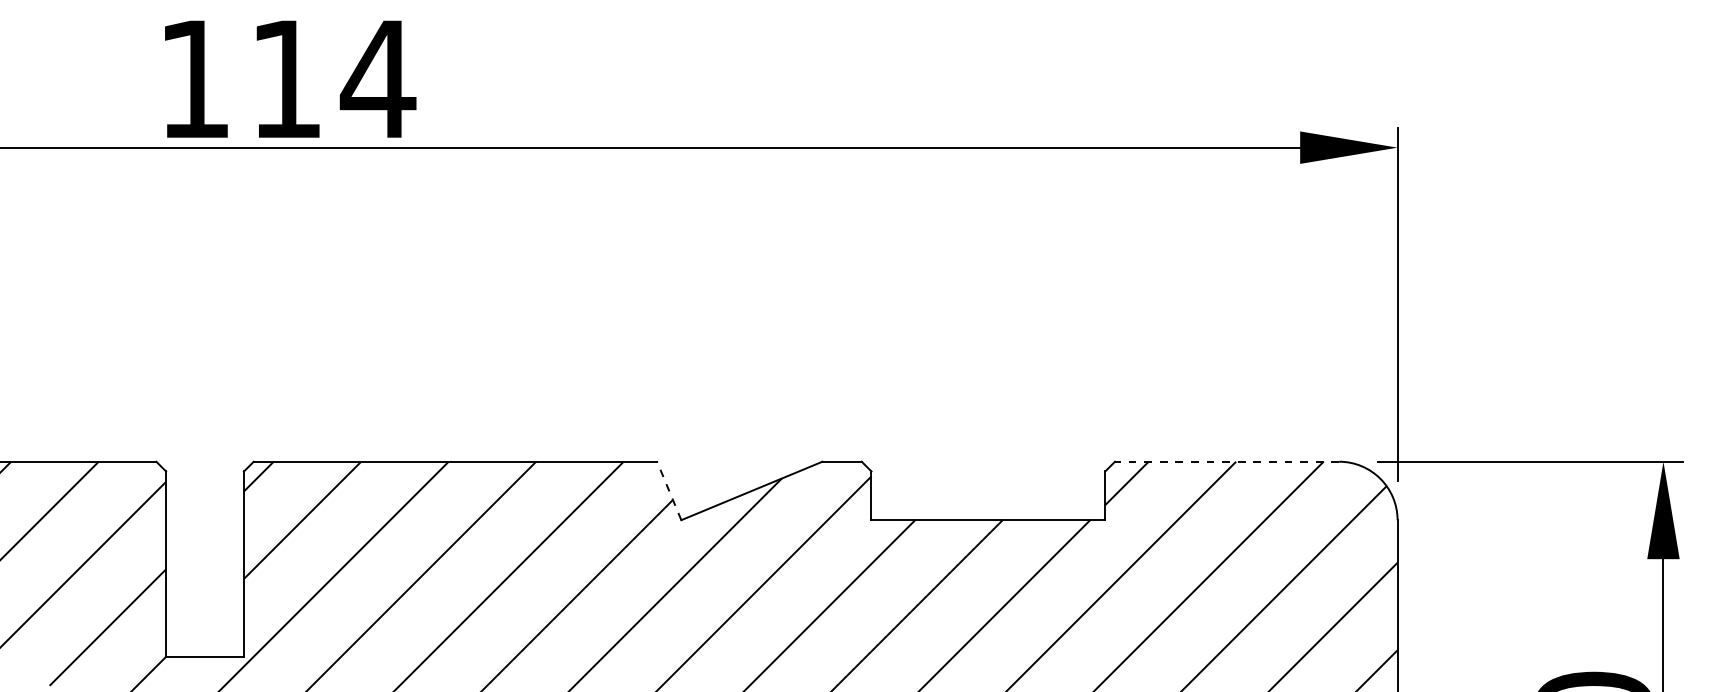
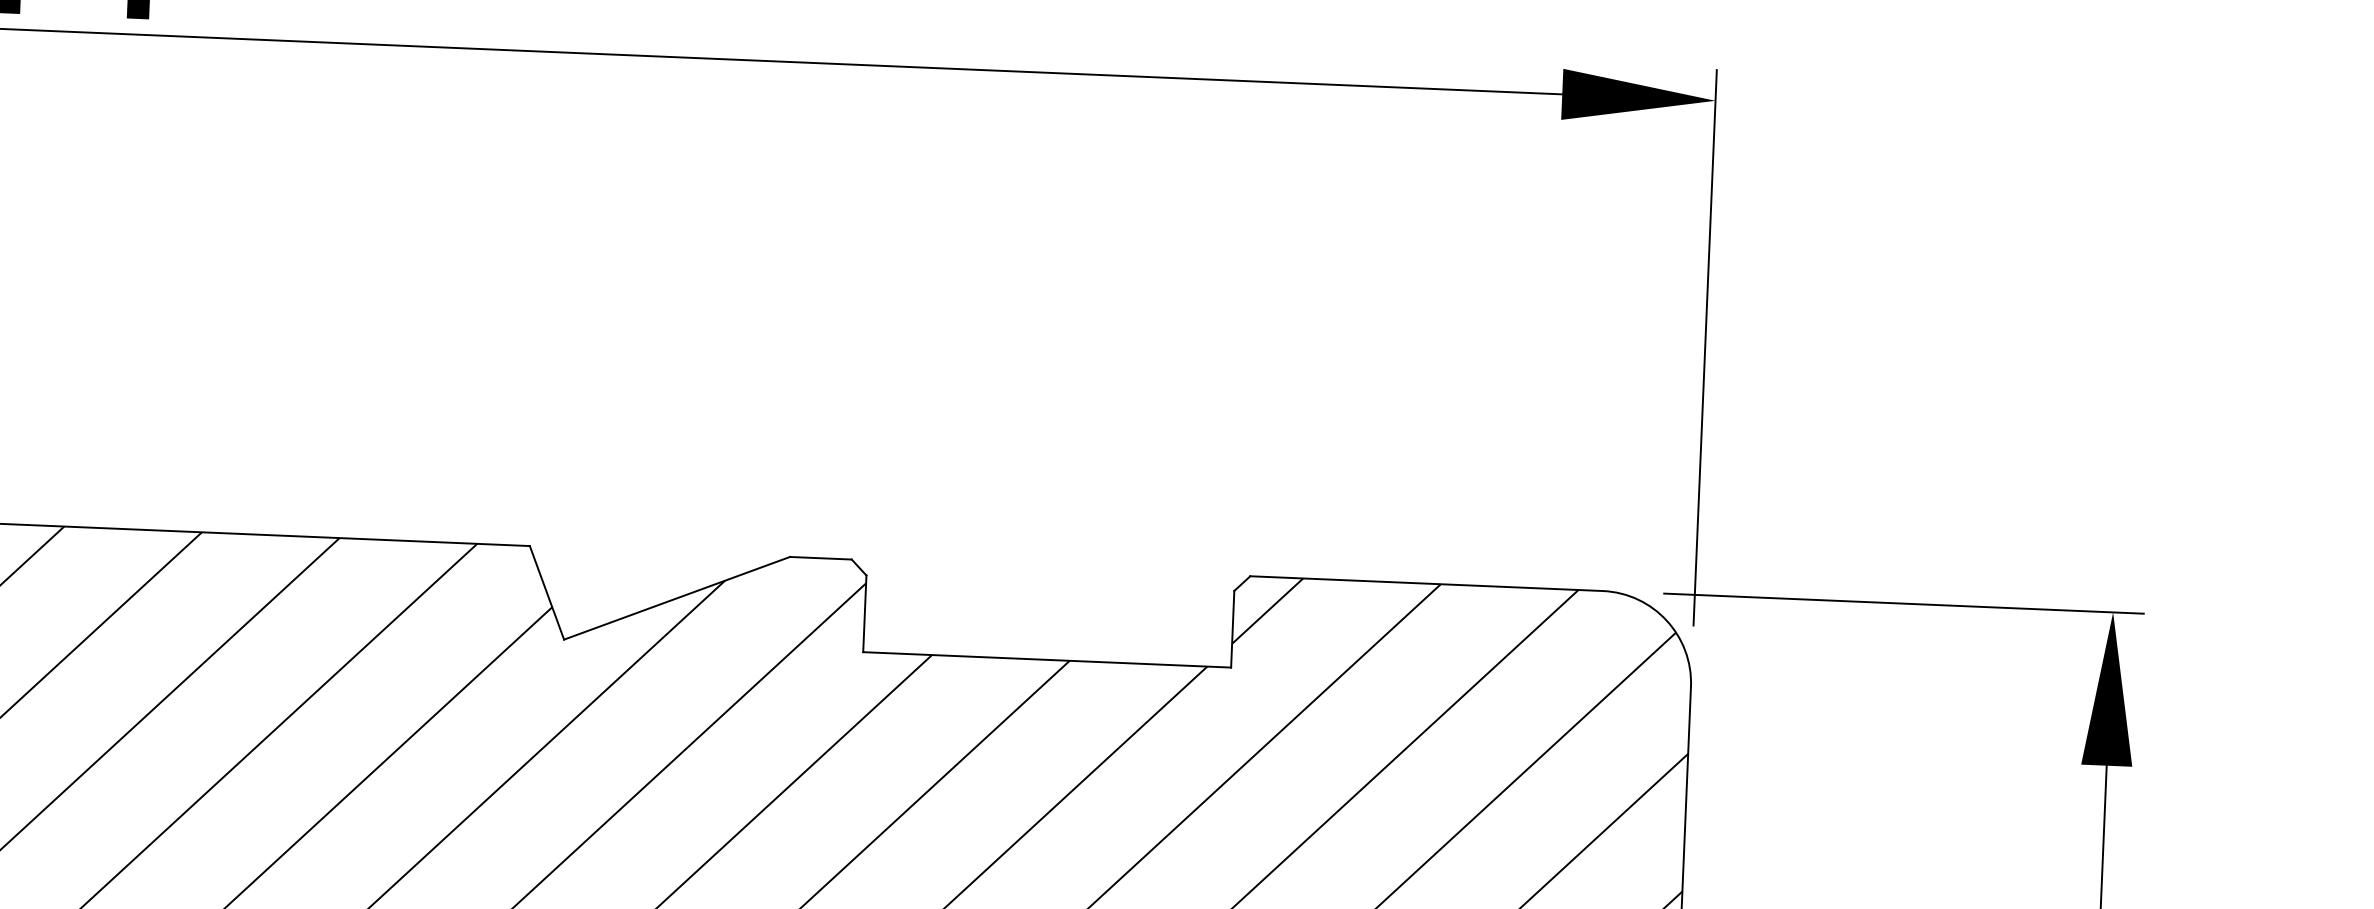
line: (1226, 461) -> (1425, 583), dashed -> solid
line: (669, 490) -> (547, 592), dashed -> solid

